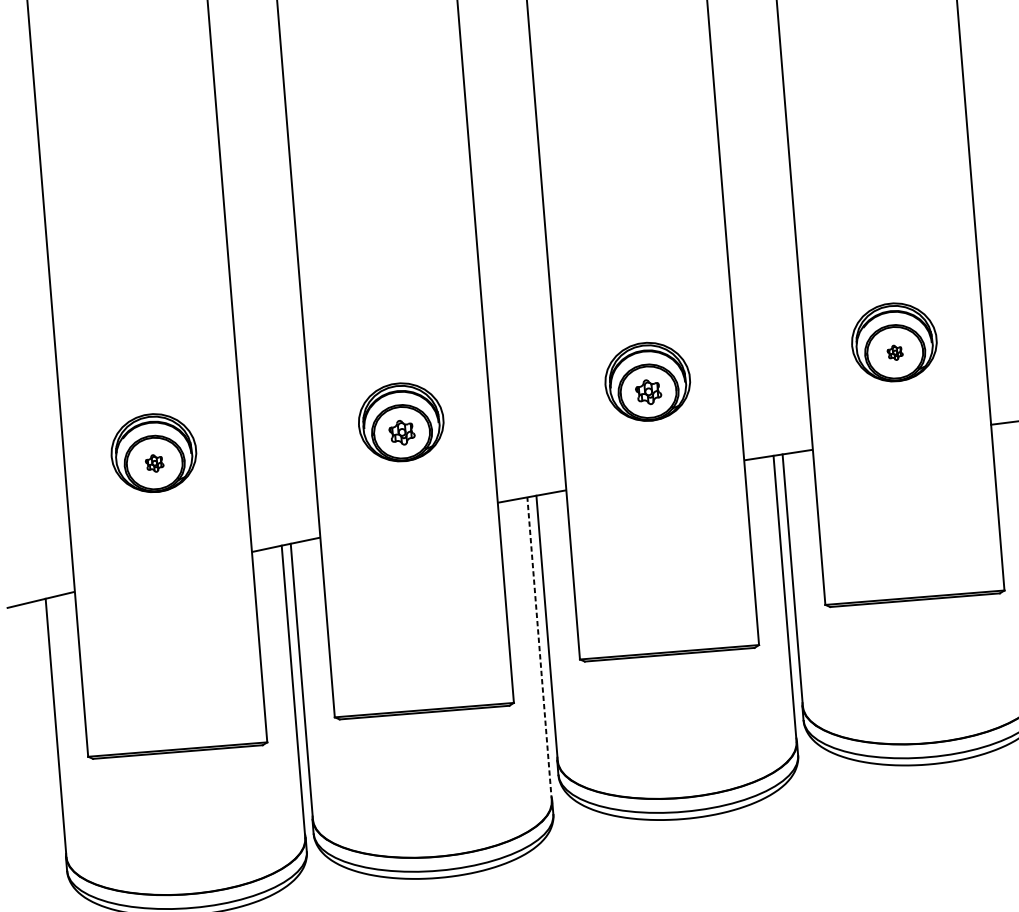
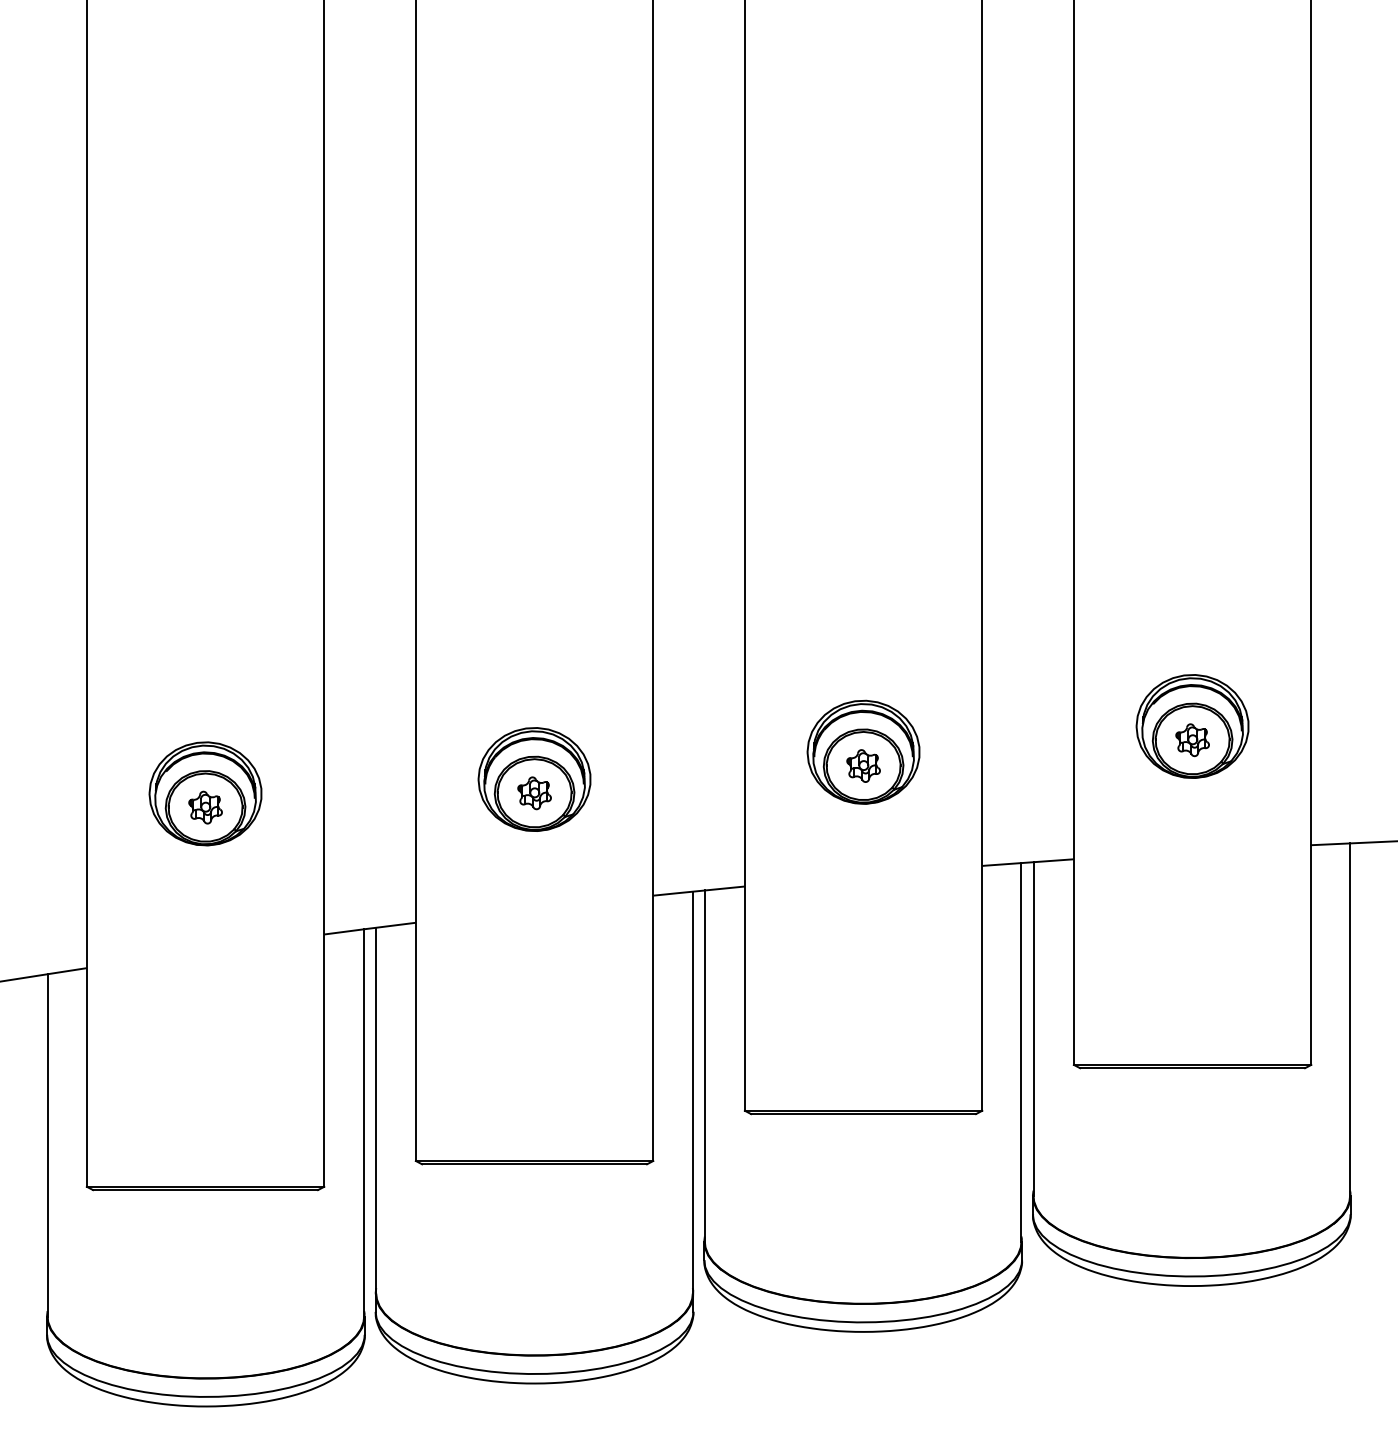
part: (895, 352) -> (1192, 740), size x1.67
part: (154, 463) -> (205, 807), size x1.43
line: (539, 648) -> (692, 1092), dashed -> solid

